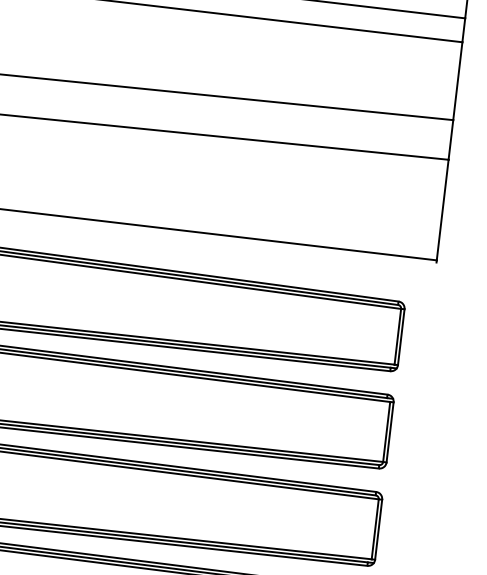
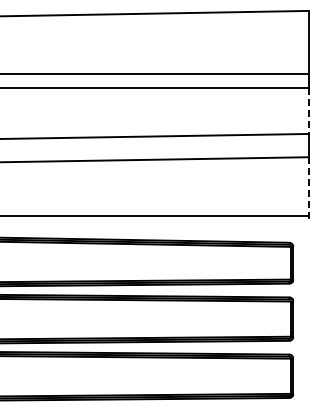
line: (457, 81) -> (308, 111), solid -> dashed
line: (442, 209) -> (308, 186), solid -> dashed

